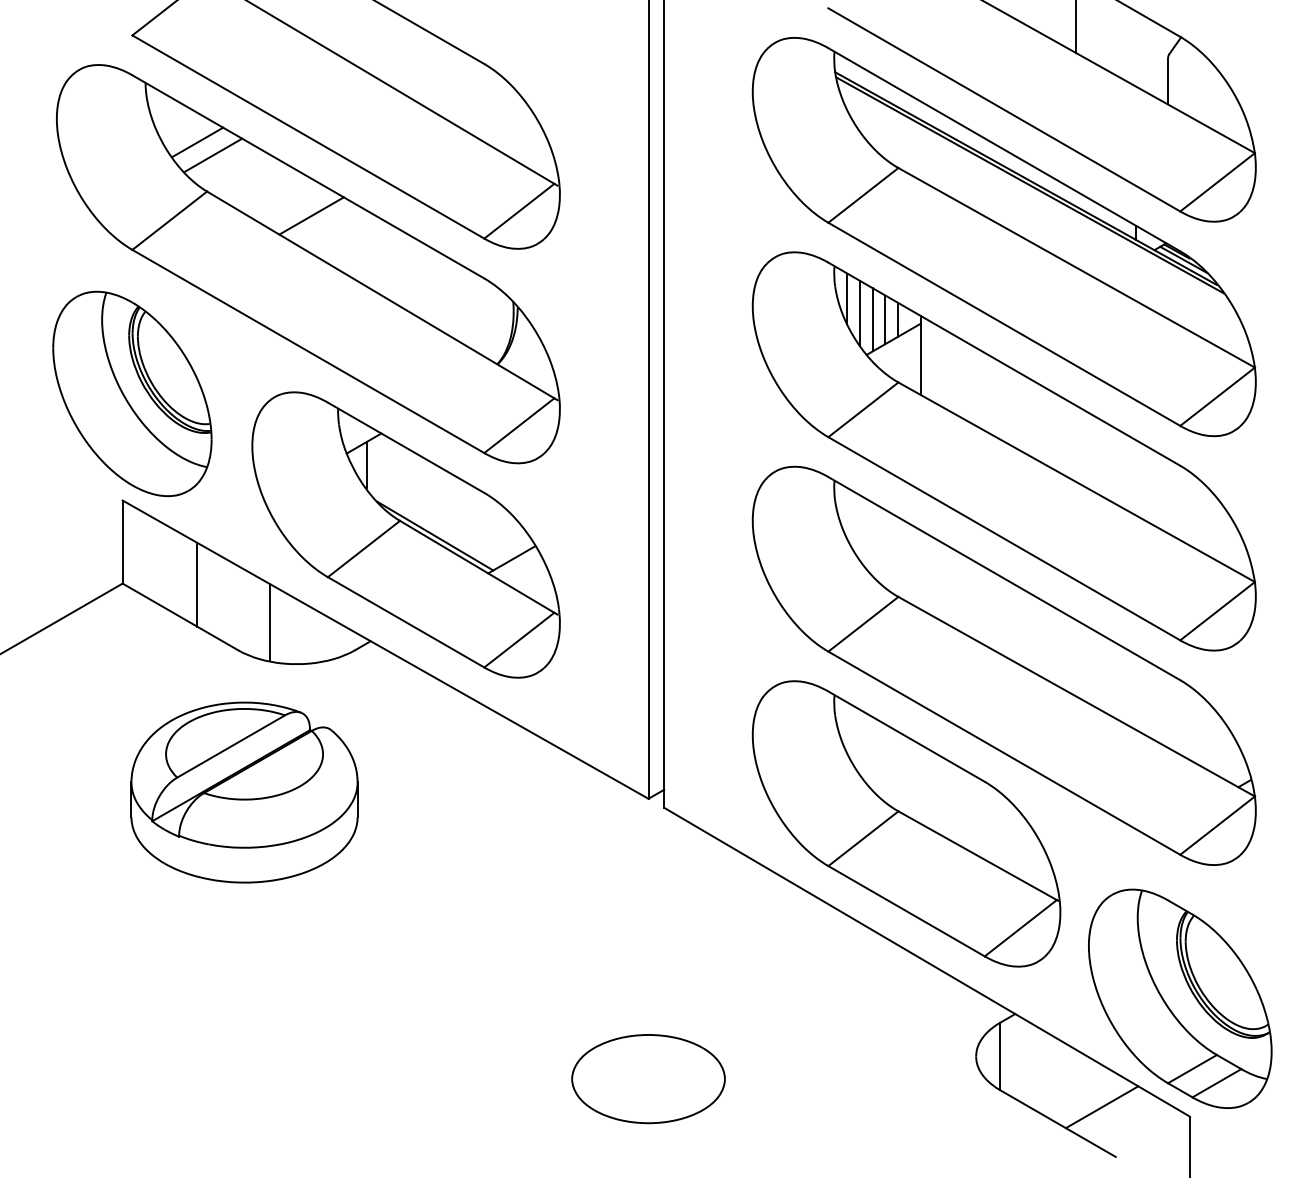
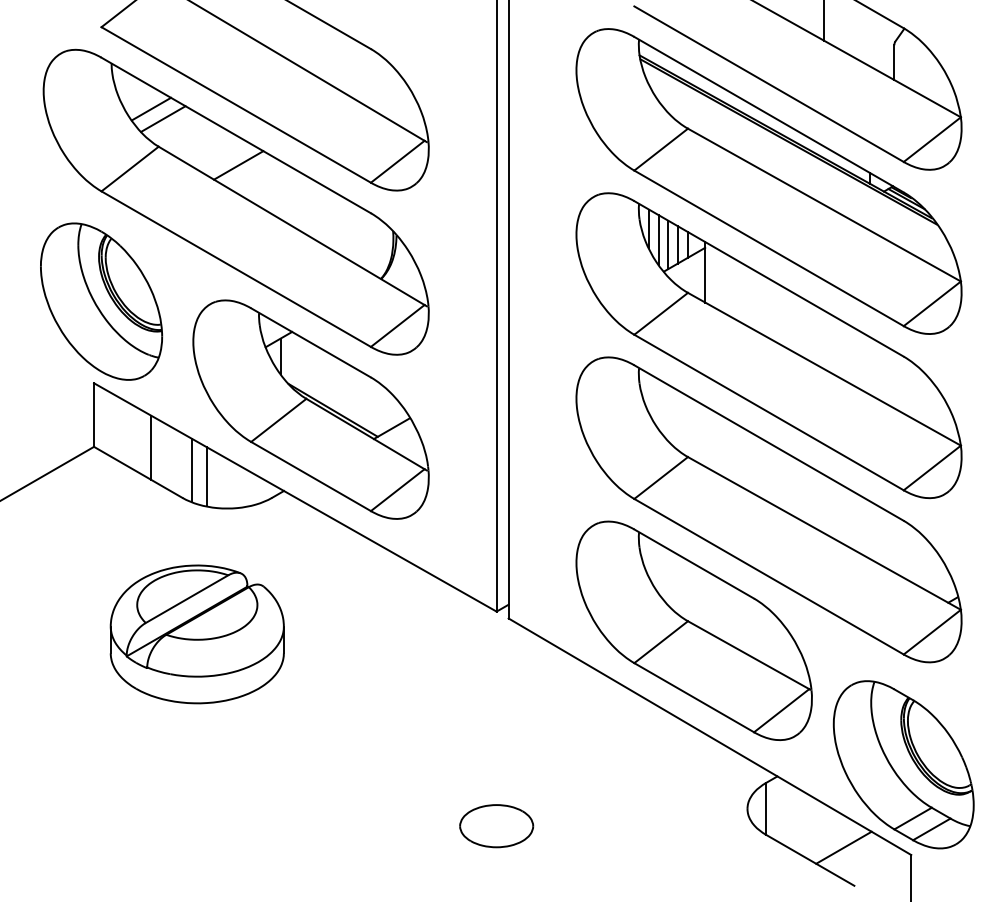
line: (250, 613) -> (191, 469), added
part: (244, 792) -> (197, 634), moved
part: (648, 1078) -> (496, 825), size x0.62

